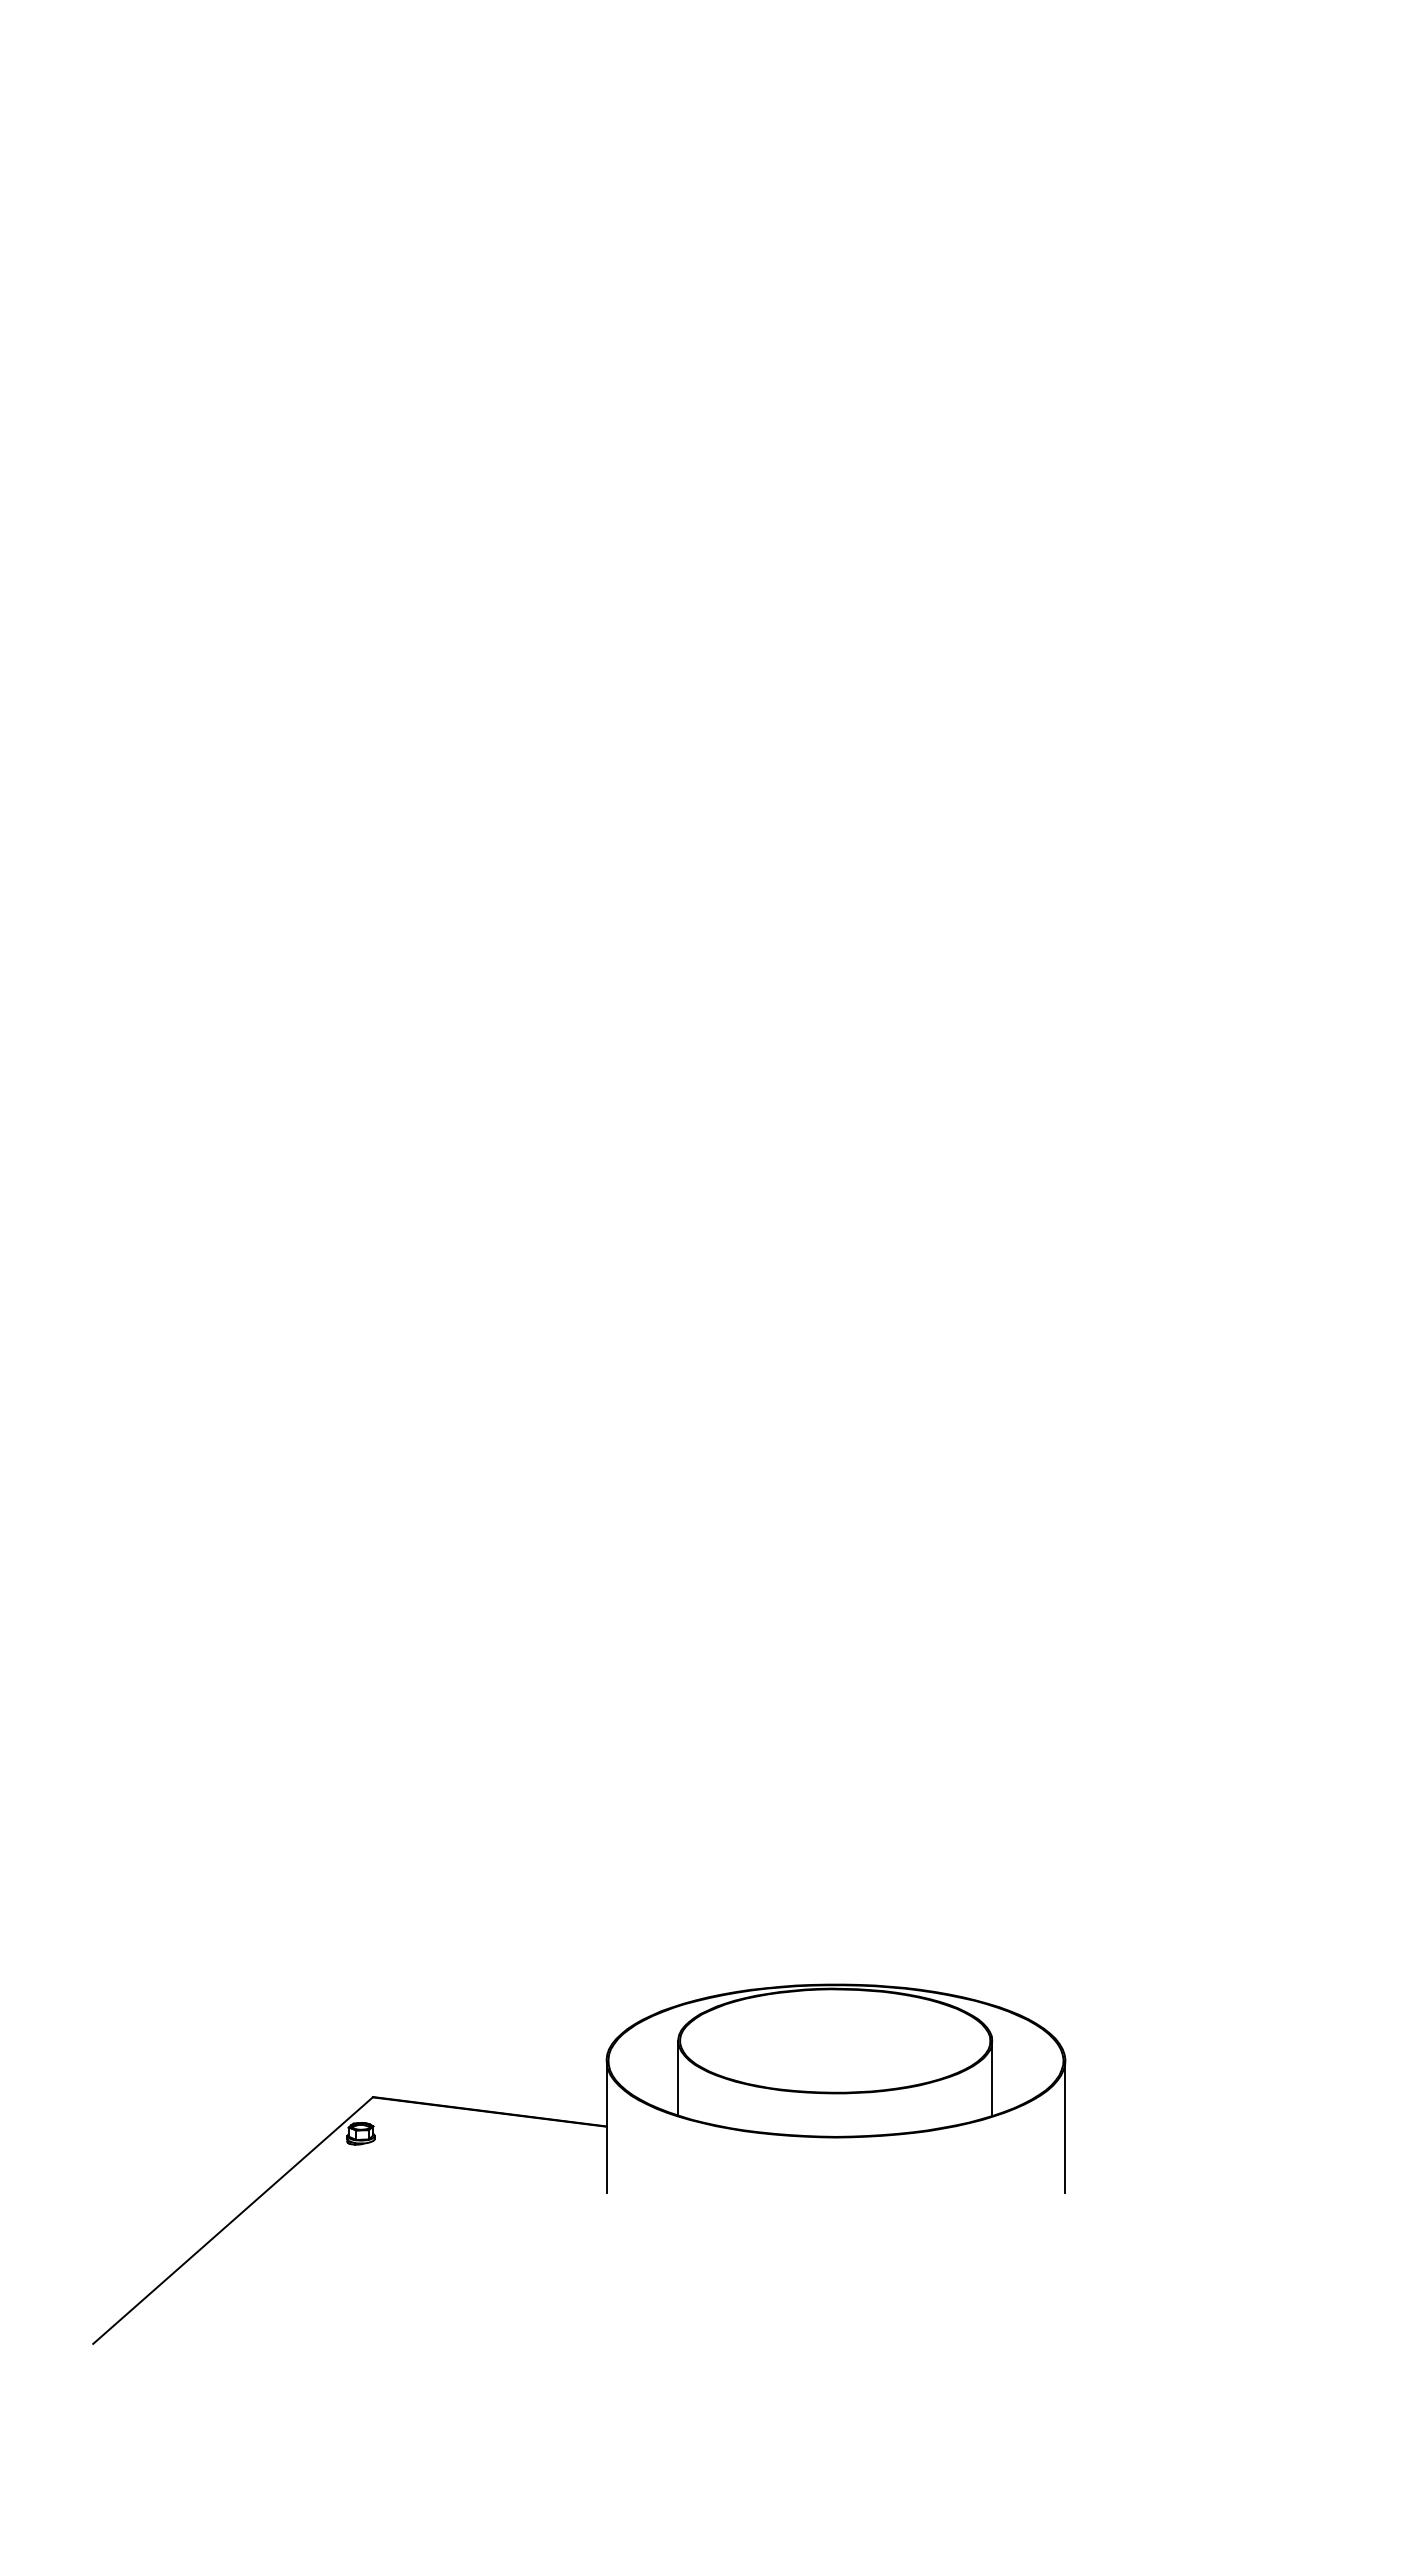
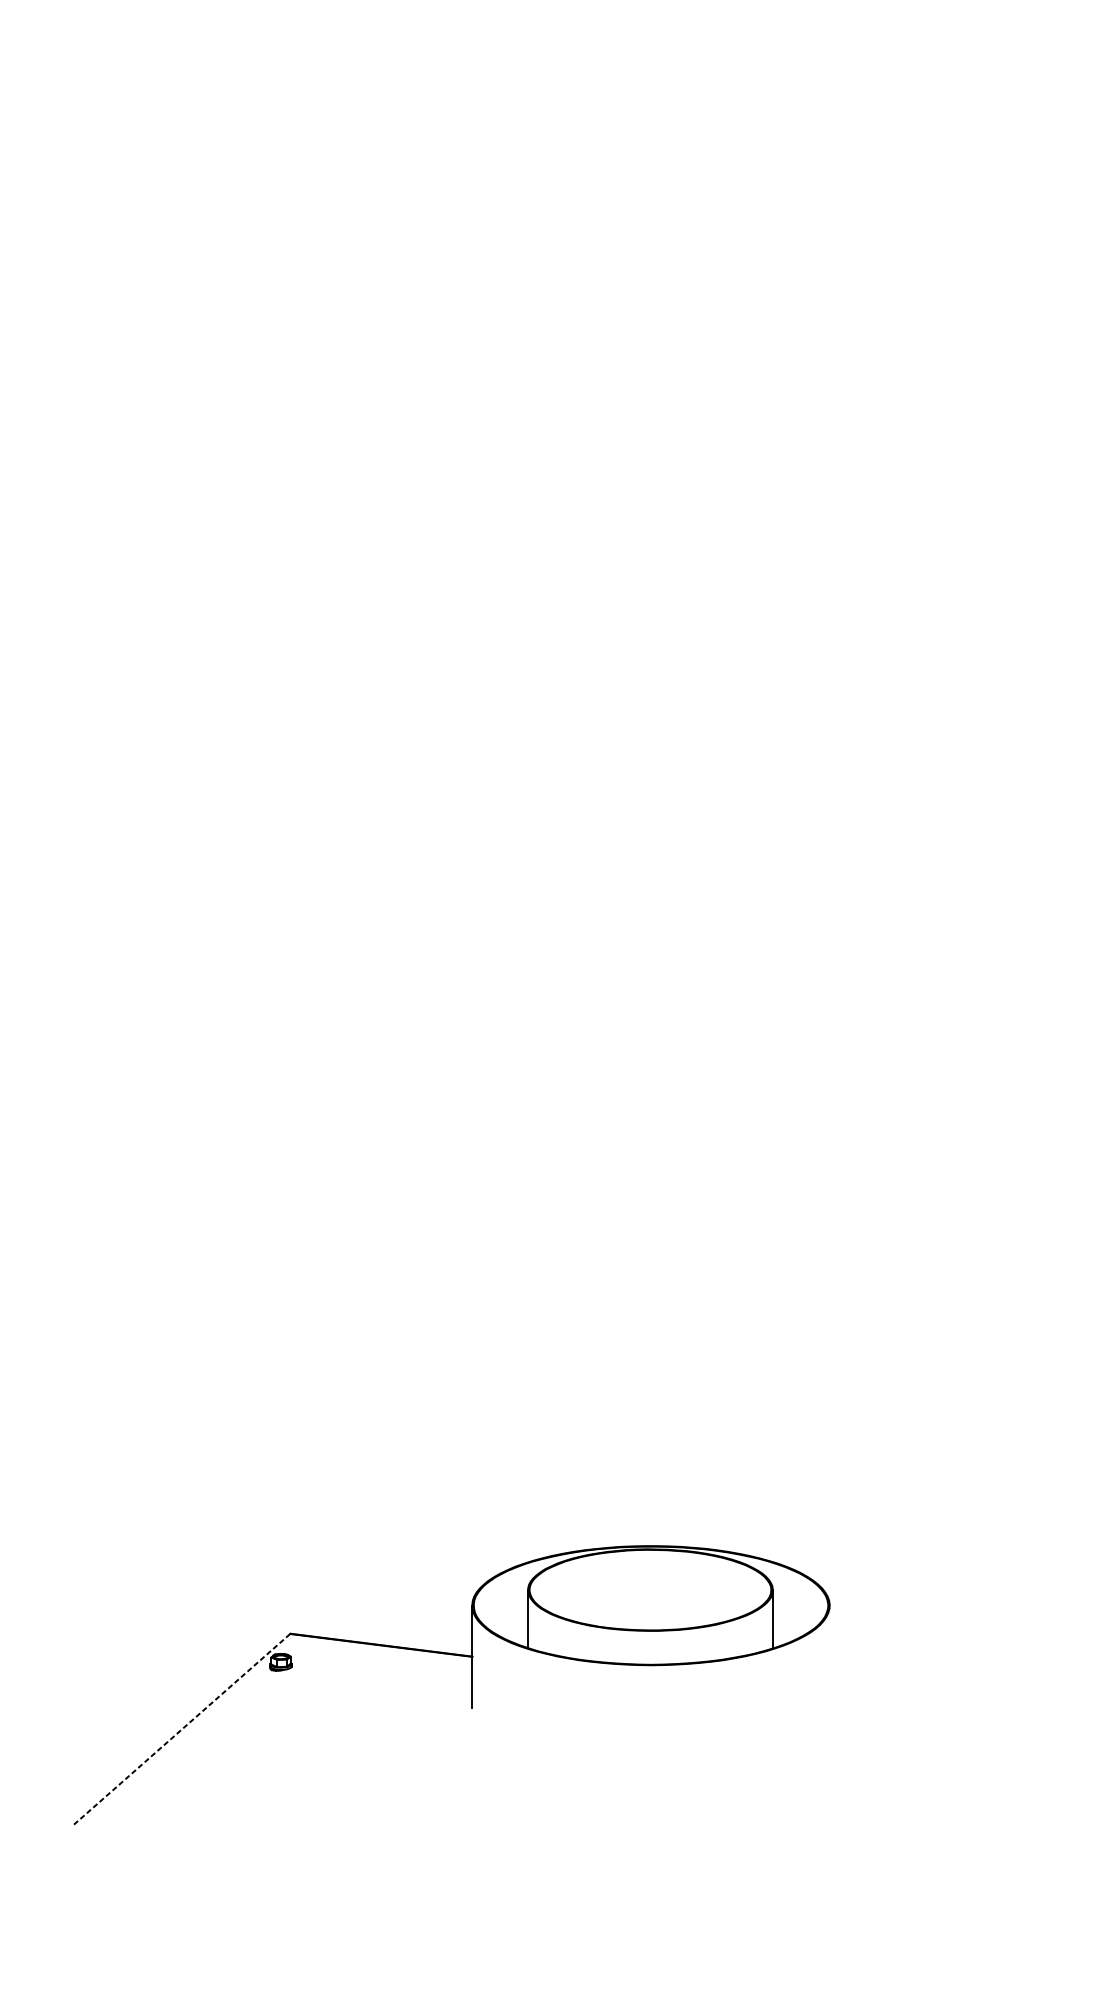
line: (1065, 2126) -> (829, 1656), removed
line: (232, 2220) -> (180, 1729), solid -> dashed

